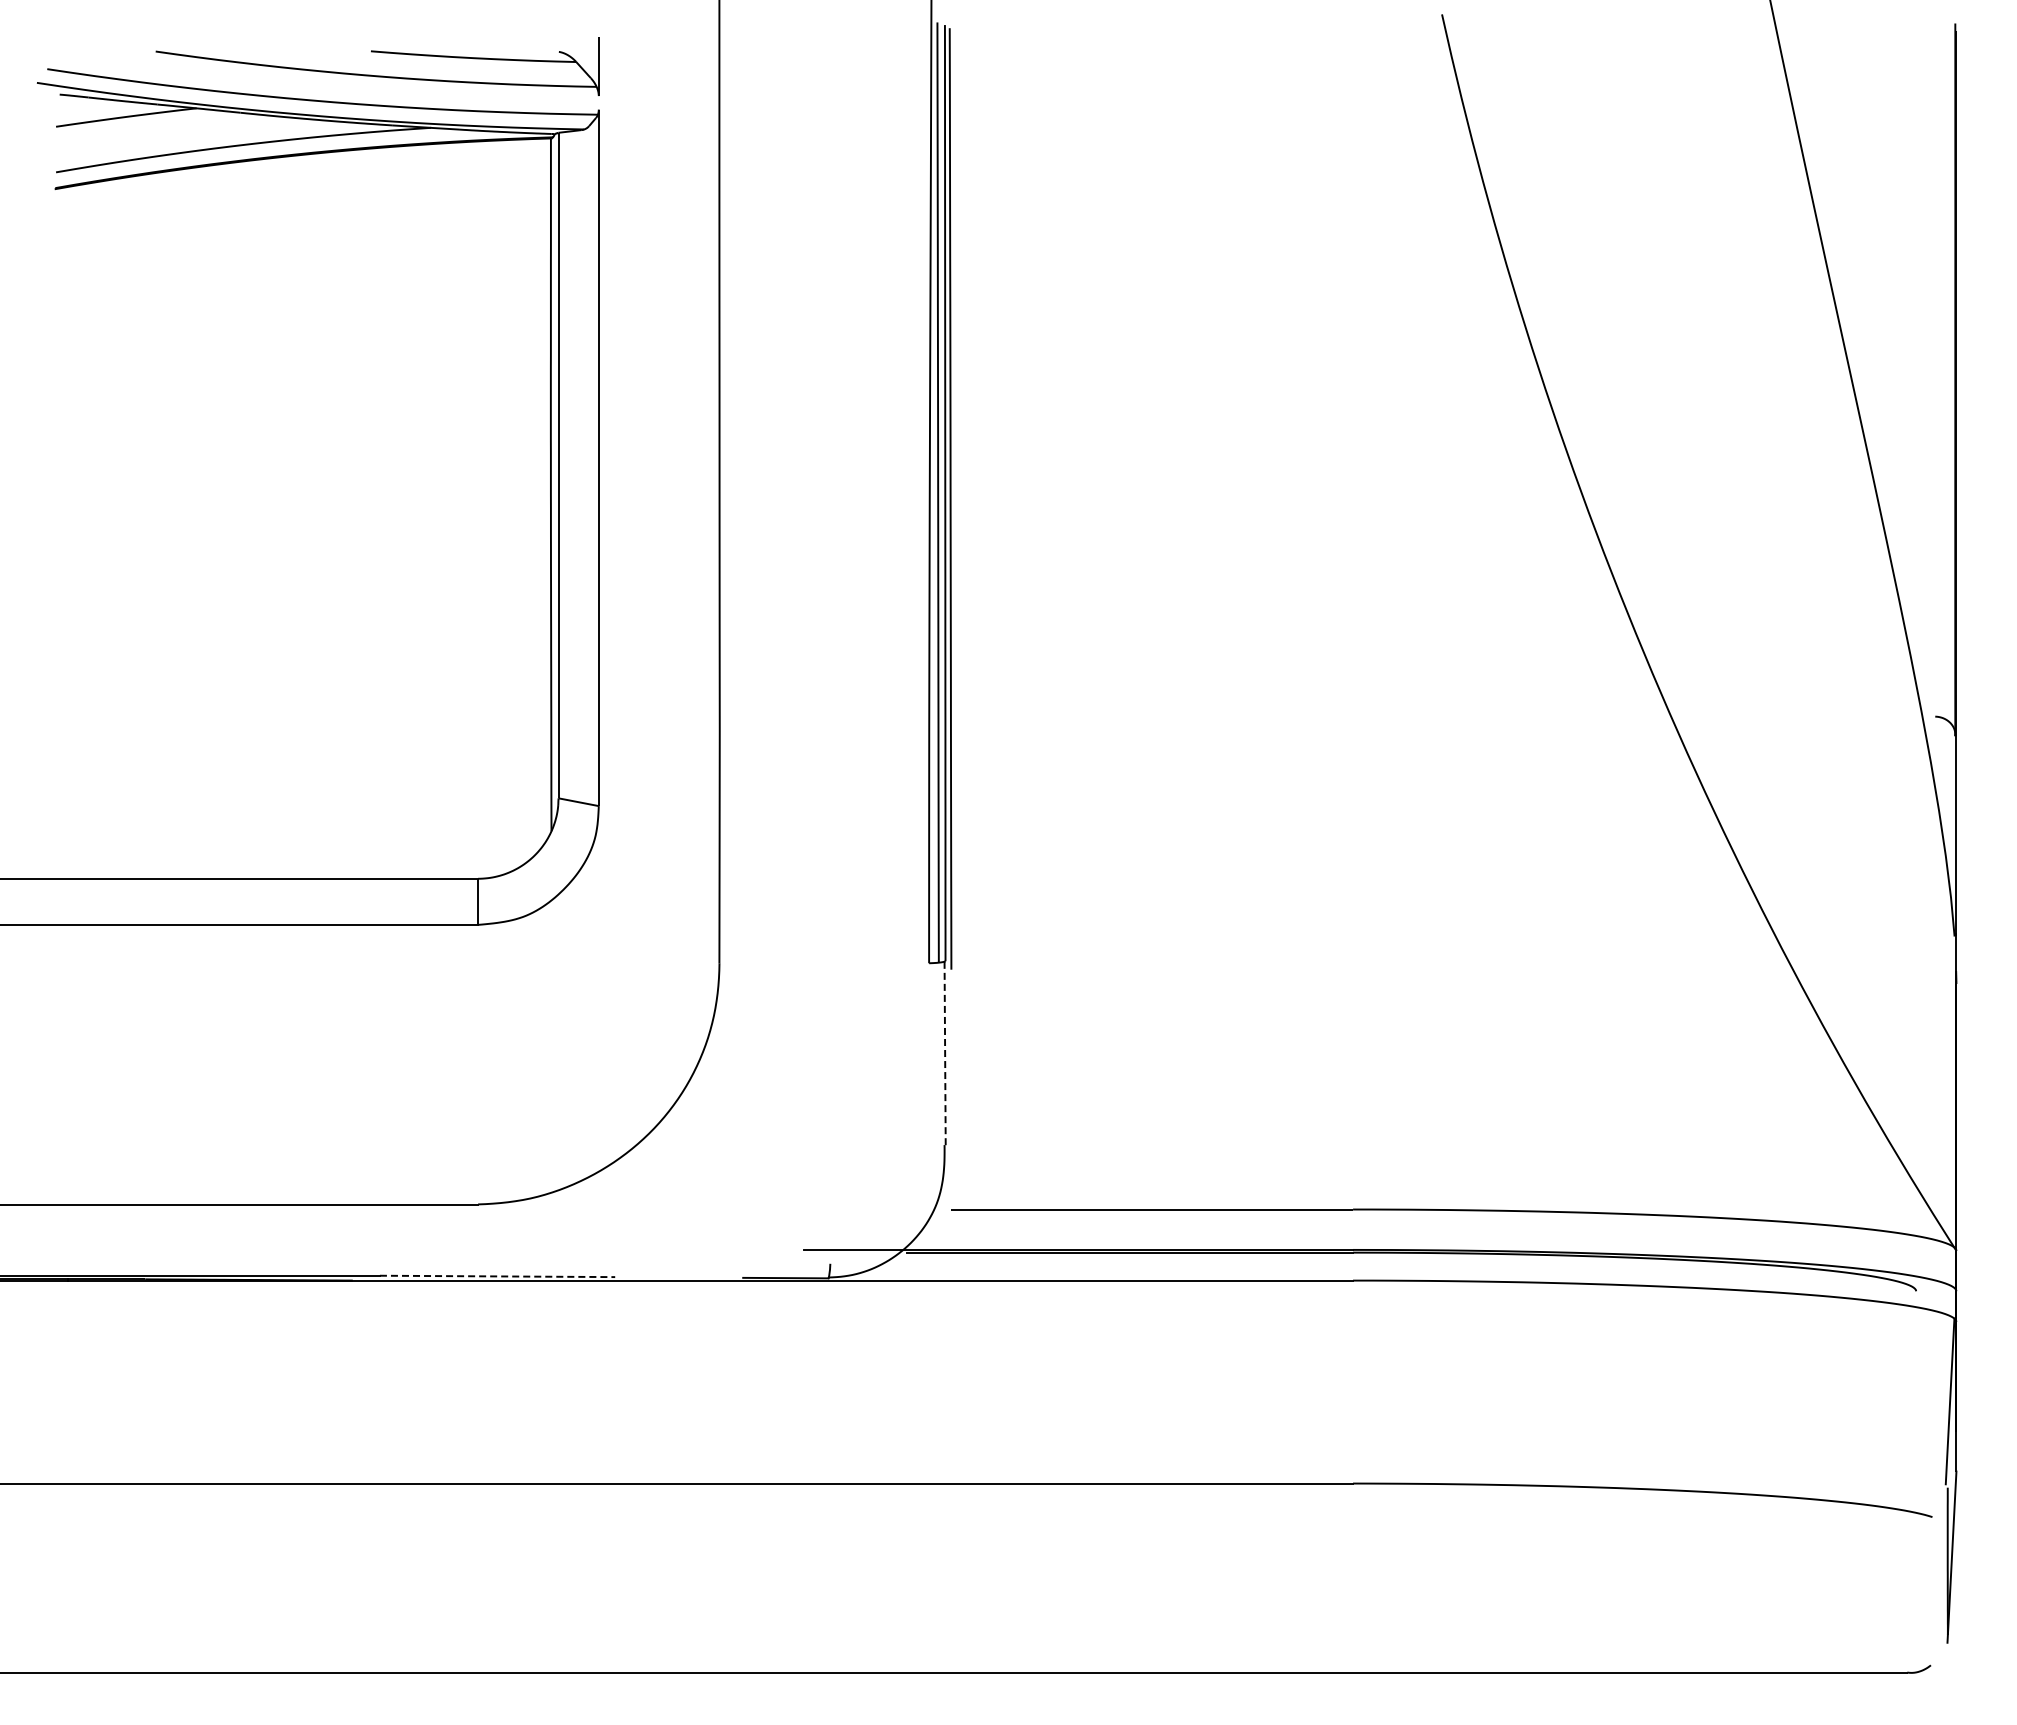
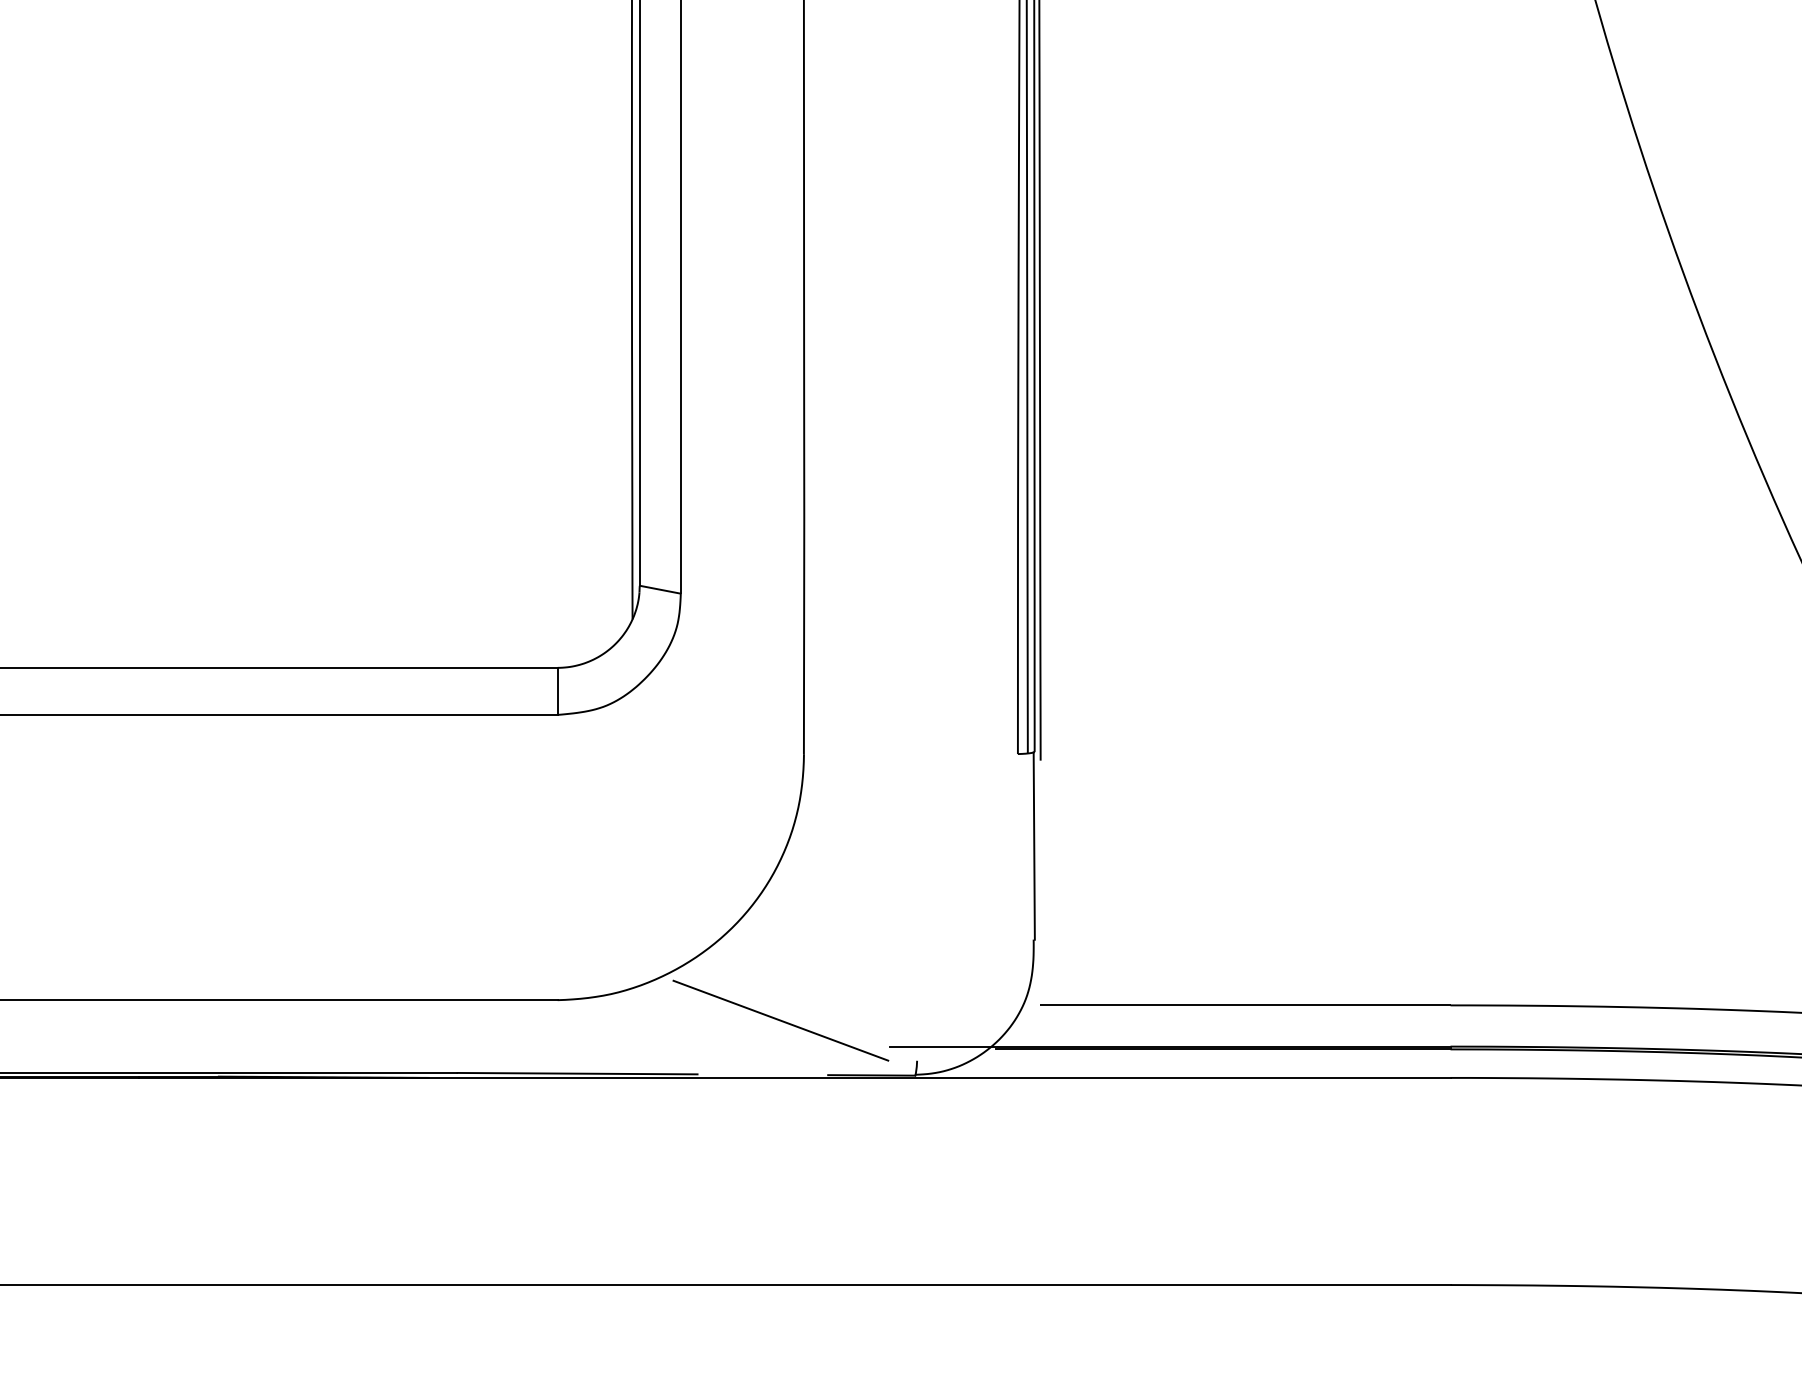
line: (945, 1053) -> (1034, 846), dashed -> solid
line: (696, 1224) -> (780, 1020), added
line: (497, 1276) -> (577, 1073), dashed -> solid

